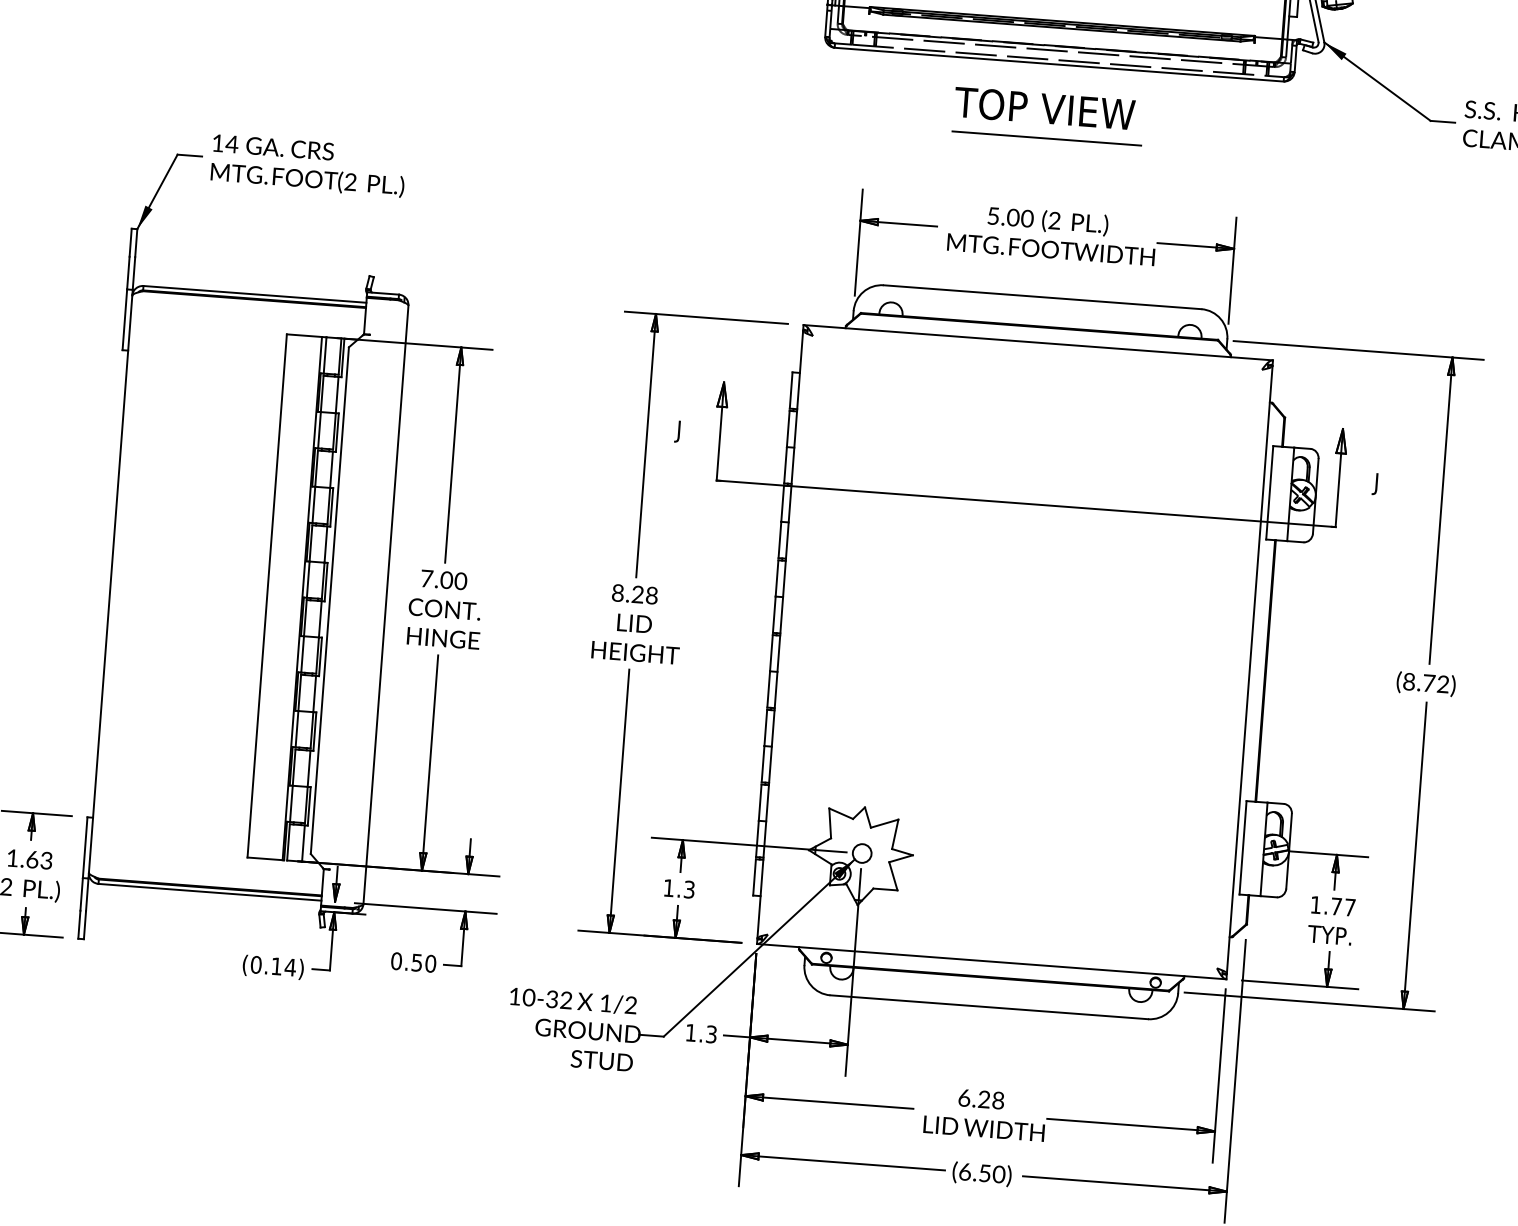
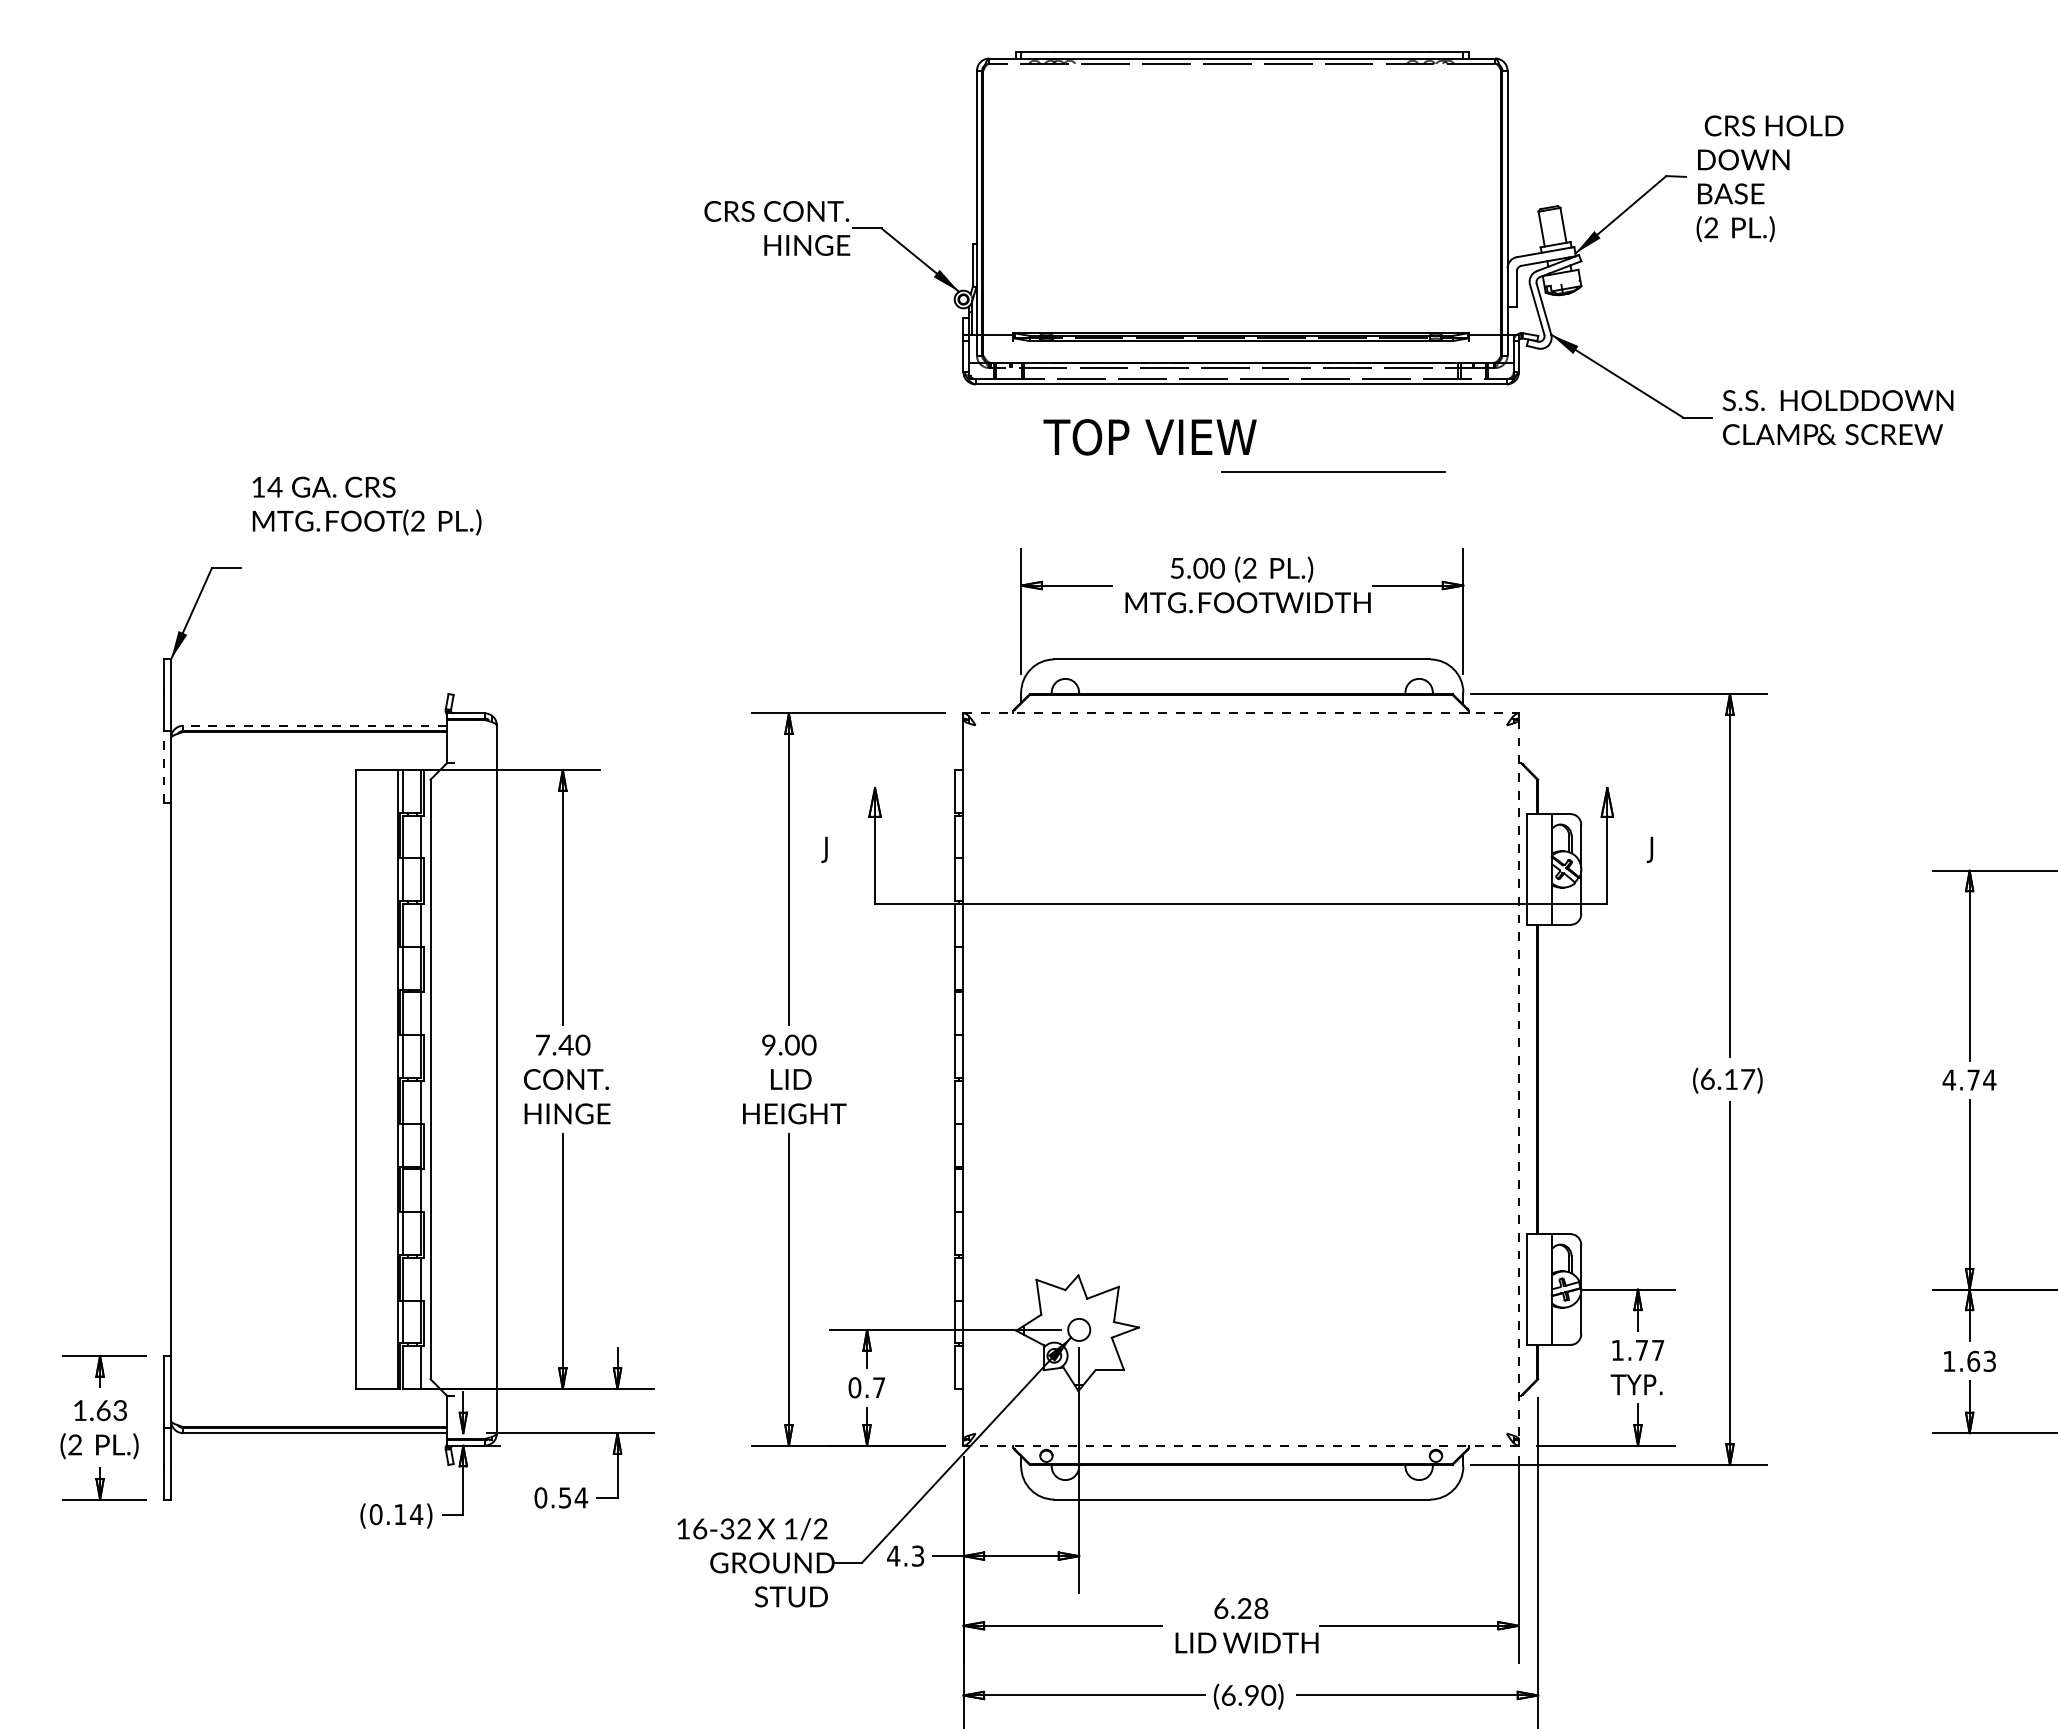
text: (1044, 108) -> (1149, 437), moved
line: (1047, 137) -> (1333, 471), moved
text: (308, 165) -> (366, 505), moved
line: (255, 294) -> (315, 725), solid -> dashed
line: (124, 320) -> (164, 767), solid -> dashed
line: (1038, 342) -> (1241, 713), solid -> dashed
text: (446, 579) -> (565, 1044), 7.00 -> 7.40
text: (635, 594) -> (789, 1045), 8.28 -> 9.00
line: (1249, 669) -> (1518, 1079), solid -> dashed
text: (1425, 683) -> (1727, 1079), (8.72) -> (6.17)
text: (678, 888) -> (866, 1387), 1.3 -> 0.7
line: (991, 961) -> (1241, 1445), solid -> dashed
text: (430, 963) -> (581, 1497), 0.50 -> 0.54
text: (528, 997) -> (699, 1528), 10-32 -> 16-32
text: (690, 1032) -> (893, 1555), 1.3 -> 4.3
text: (984, 1173) -> (1251, 1695), (6.50) -> (6.90)

